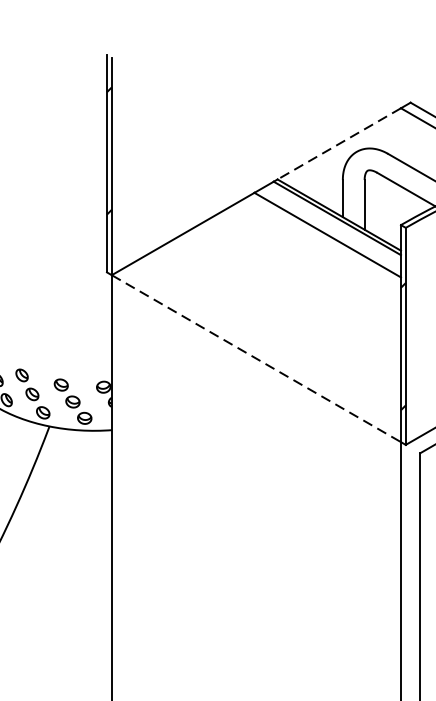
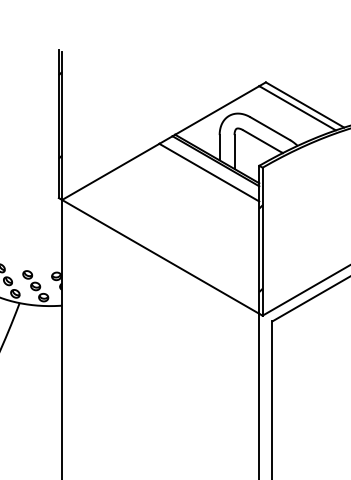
line: (339, 143) -> (217, 110), dashed -> solid
line: (256, 358) -> (160, 256), dashed -> solid

